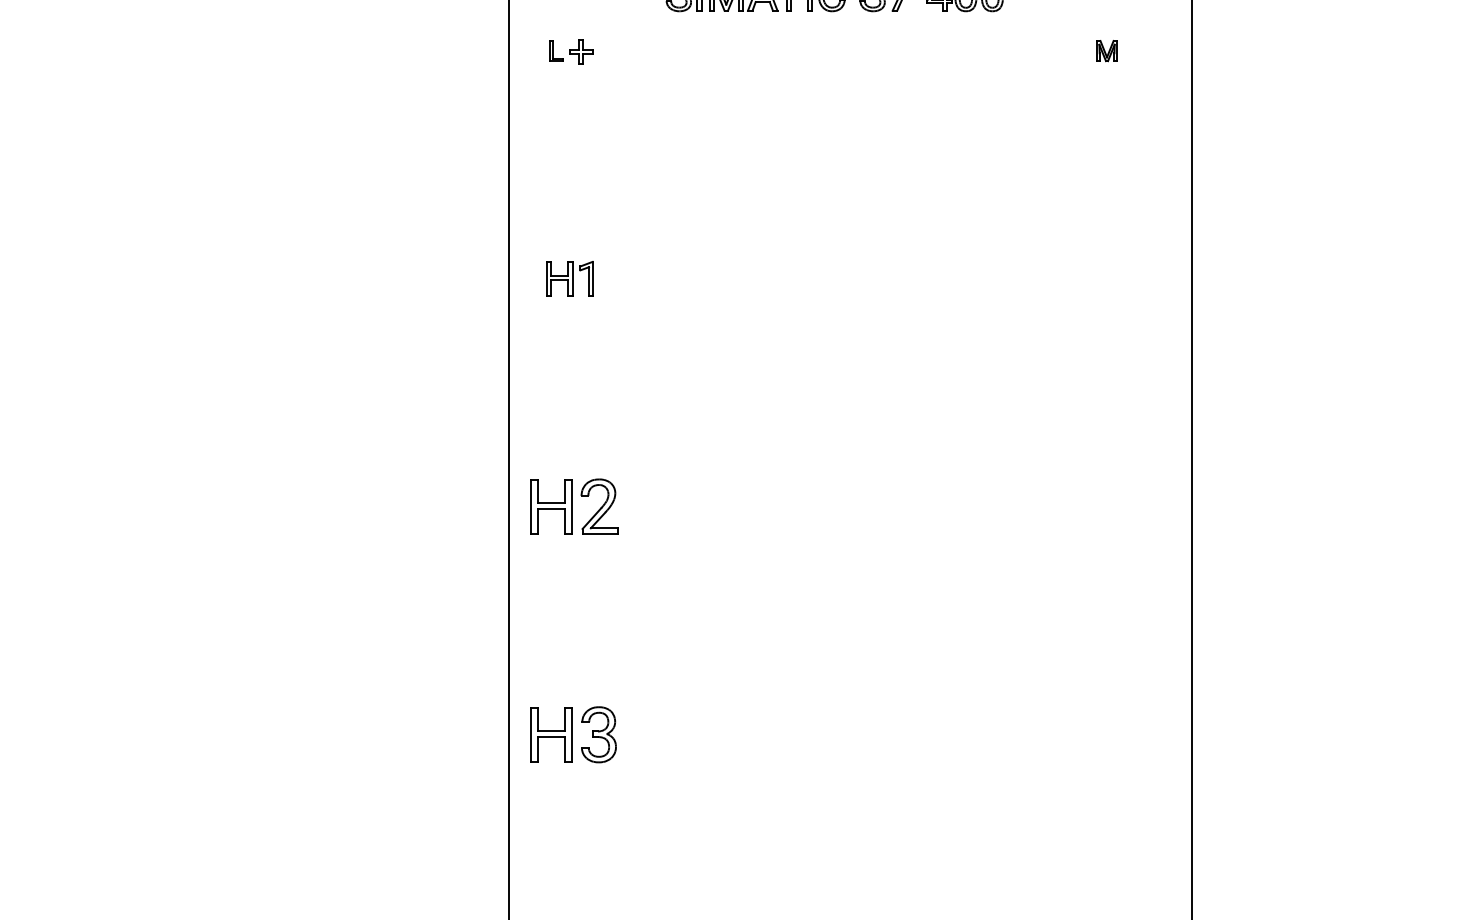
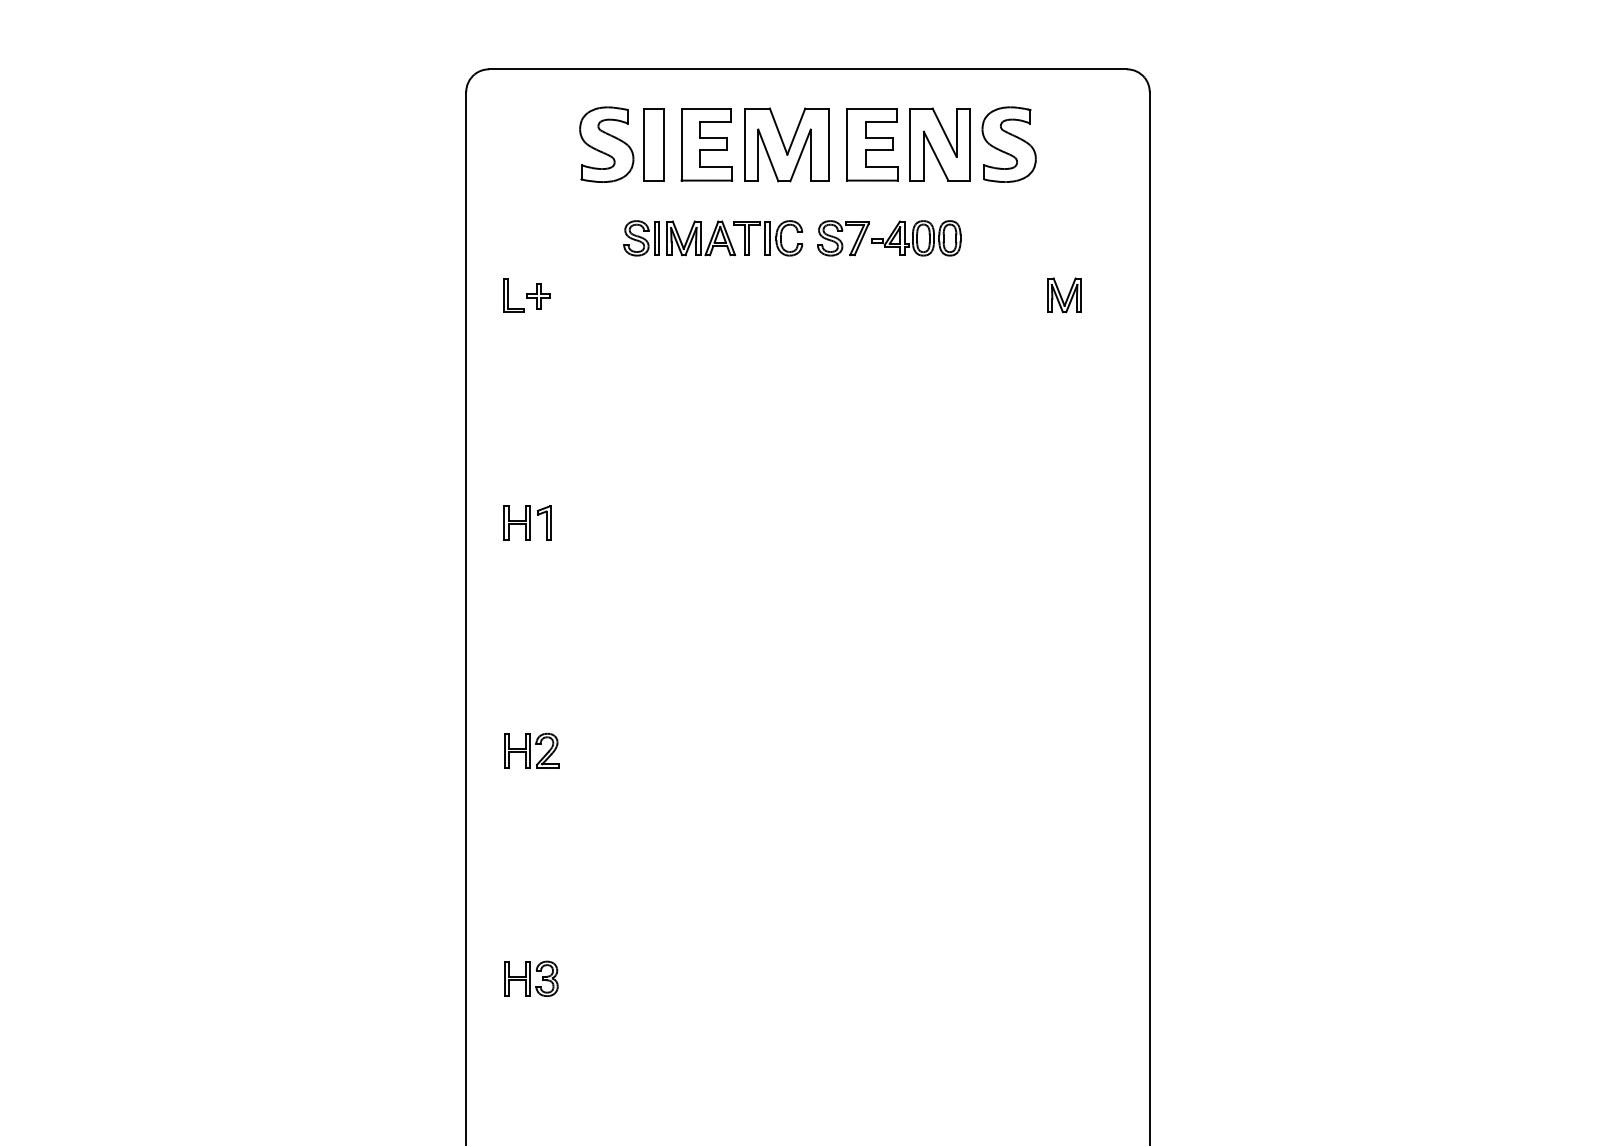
part: (555, 51) -> (513, 295), size x1.67
part: (1106, 51) -> (1064, 295), size x1.67
part: (573, 506) -> (531, 750), size x0.62
part: (573, 734) -> (531, 978), size x0.62

